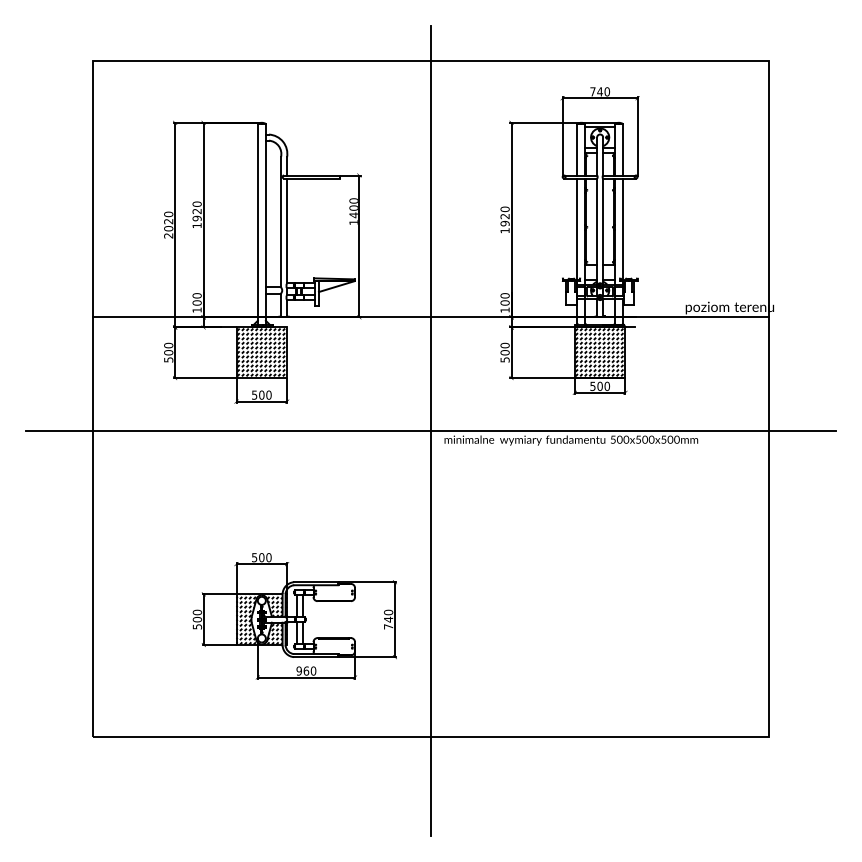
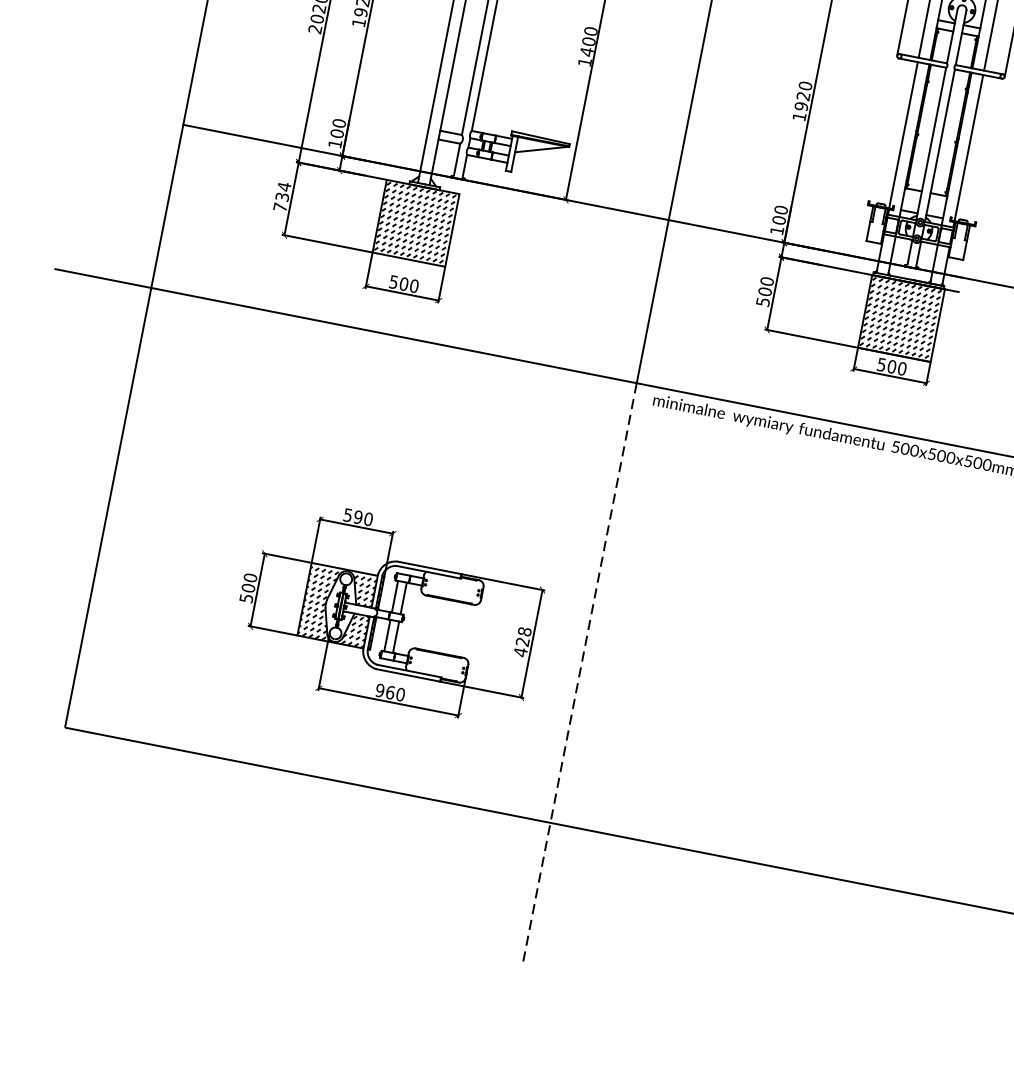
text: (168, 352) -> (282, 196), 500 -> 734
text: (261, 557) -> (357, 517), 500 -> 590
text: (388, 619) -> (522, 641), 740 -> 428
line: (430, 633) -> (579, 673), solid -> dashed

